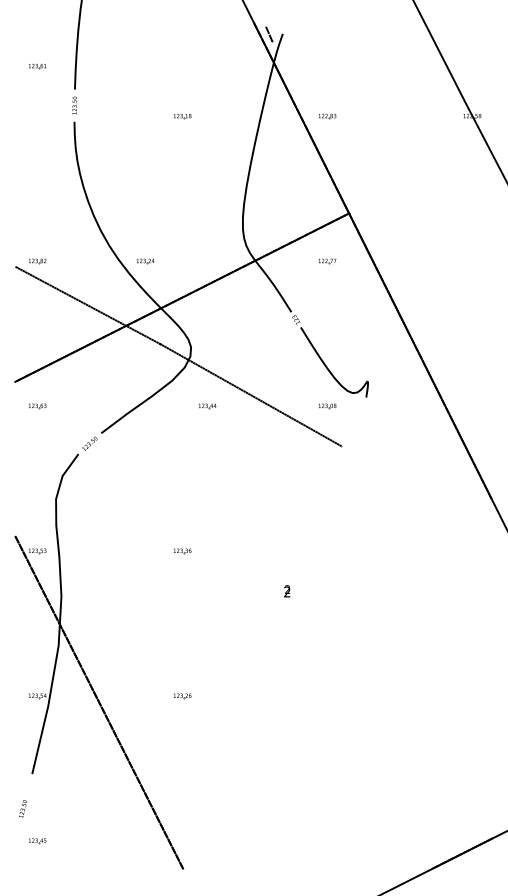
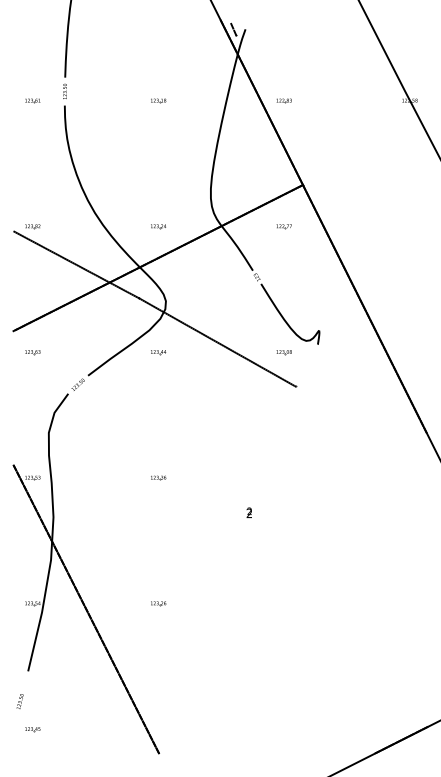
part: (36, 66) -> (31, 100), moved
part: (145, 261) -> (158, 226), moved
part: (207, 406) -> (158, 352), moved

